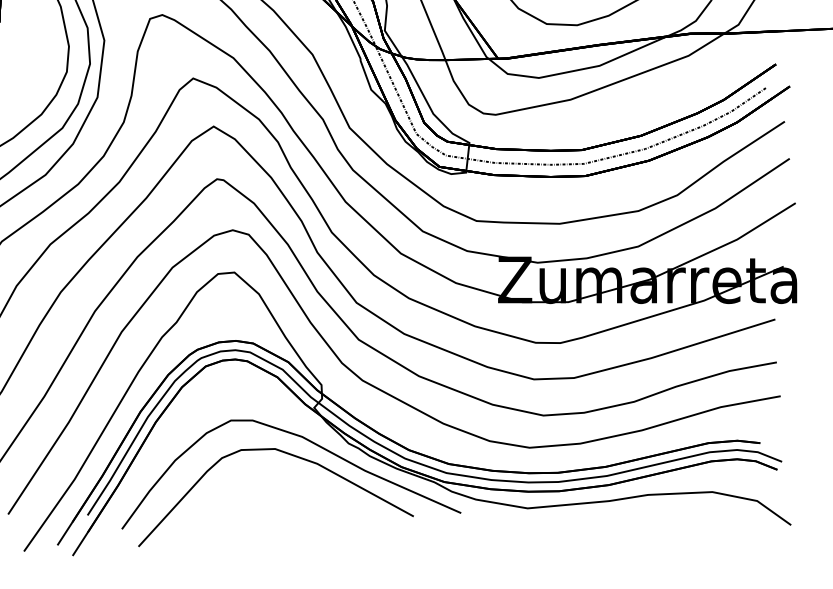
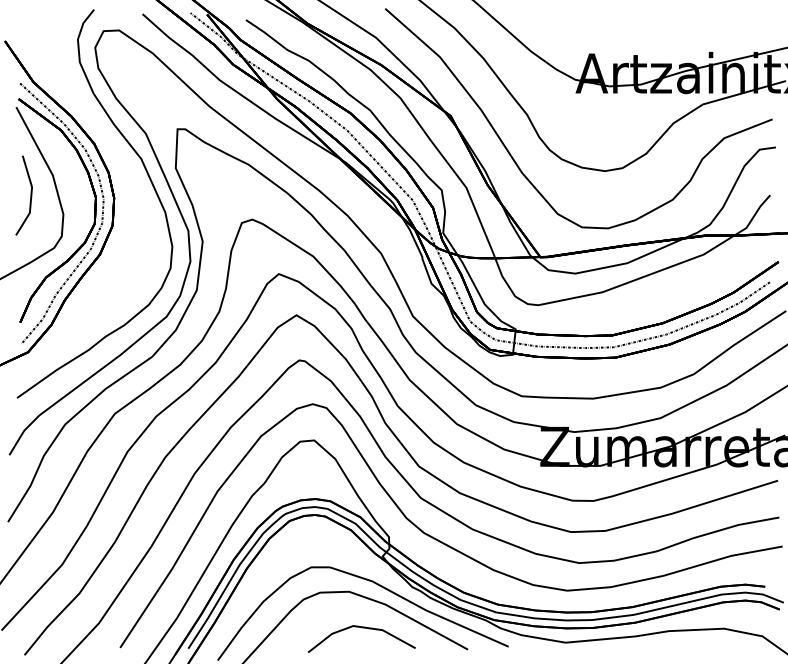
part: (289, 491) -> (361, 628), added

